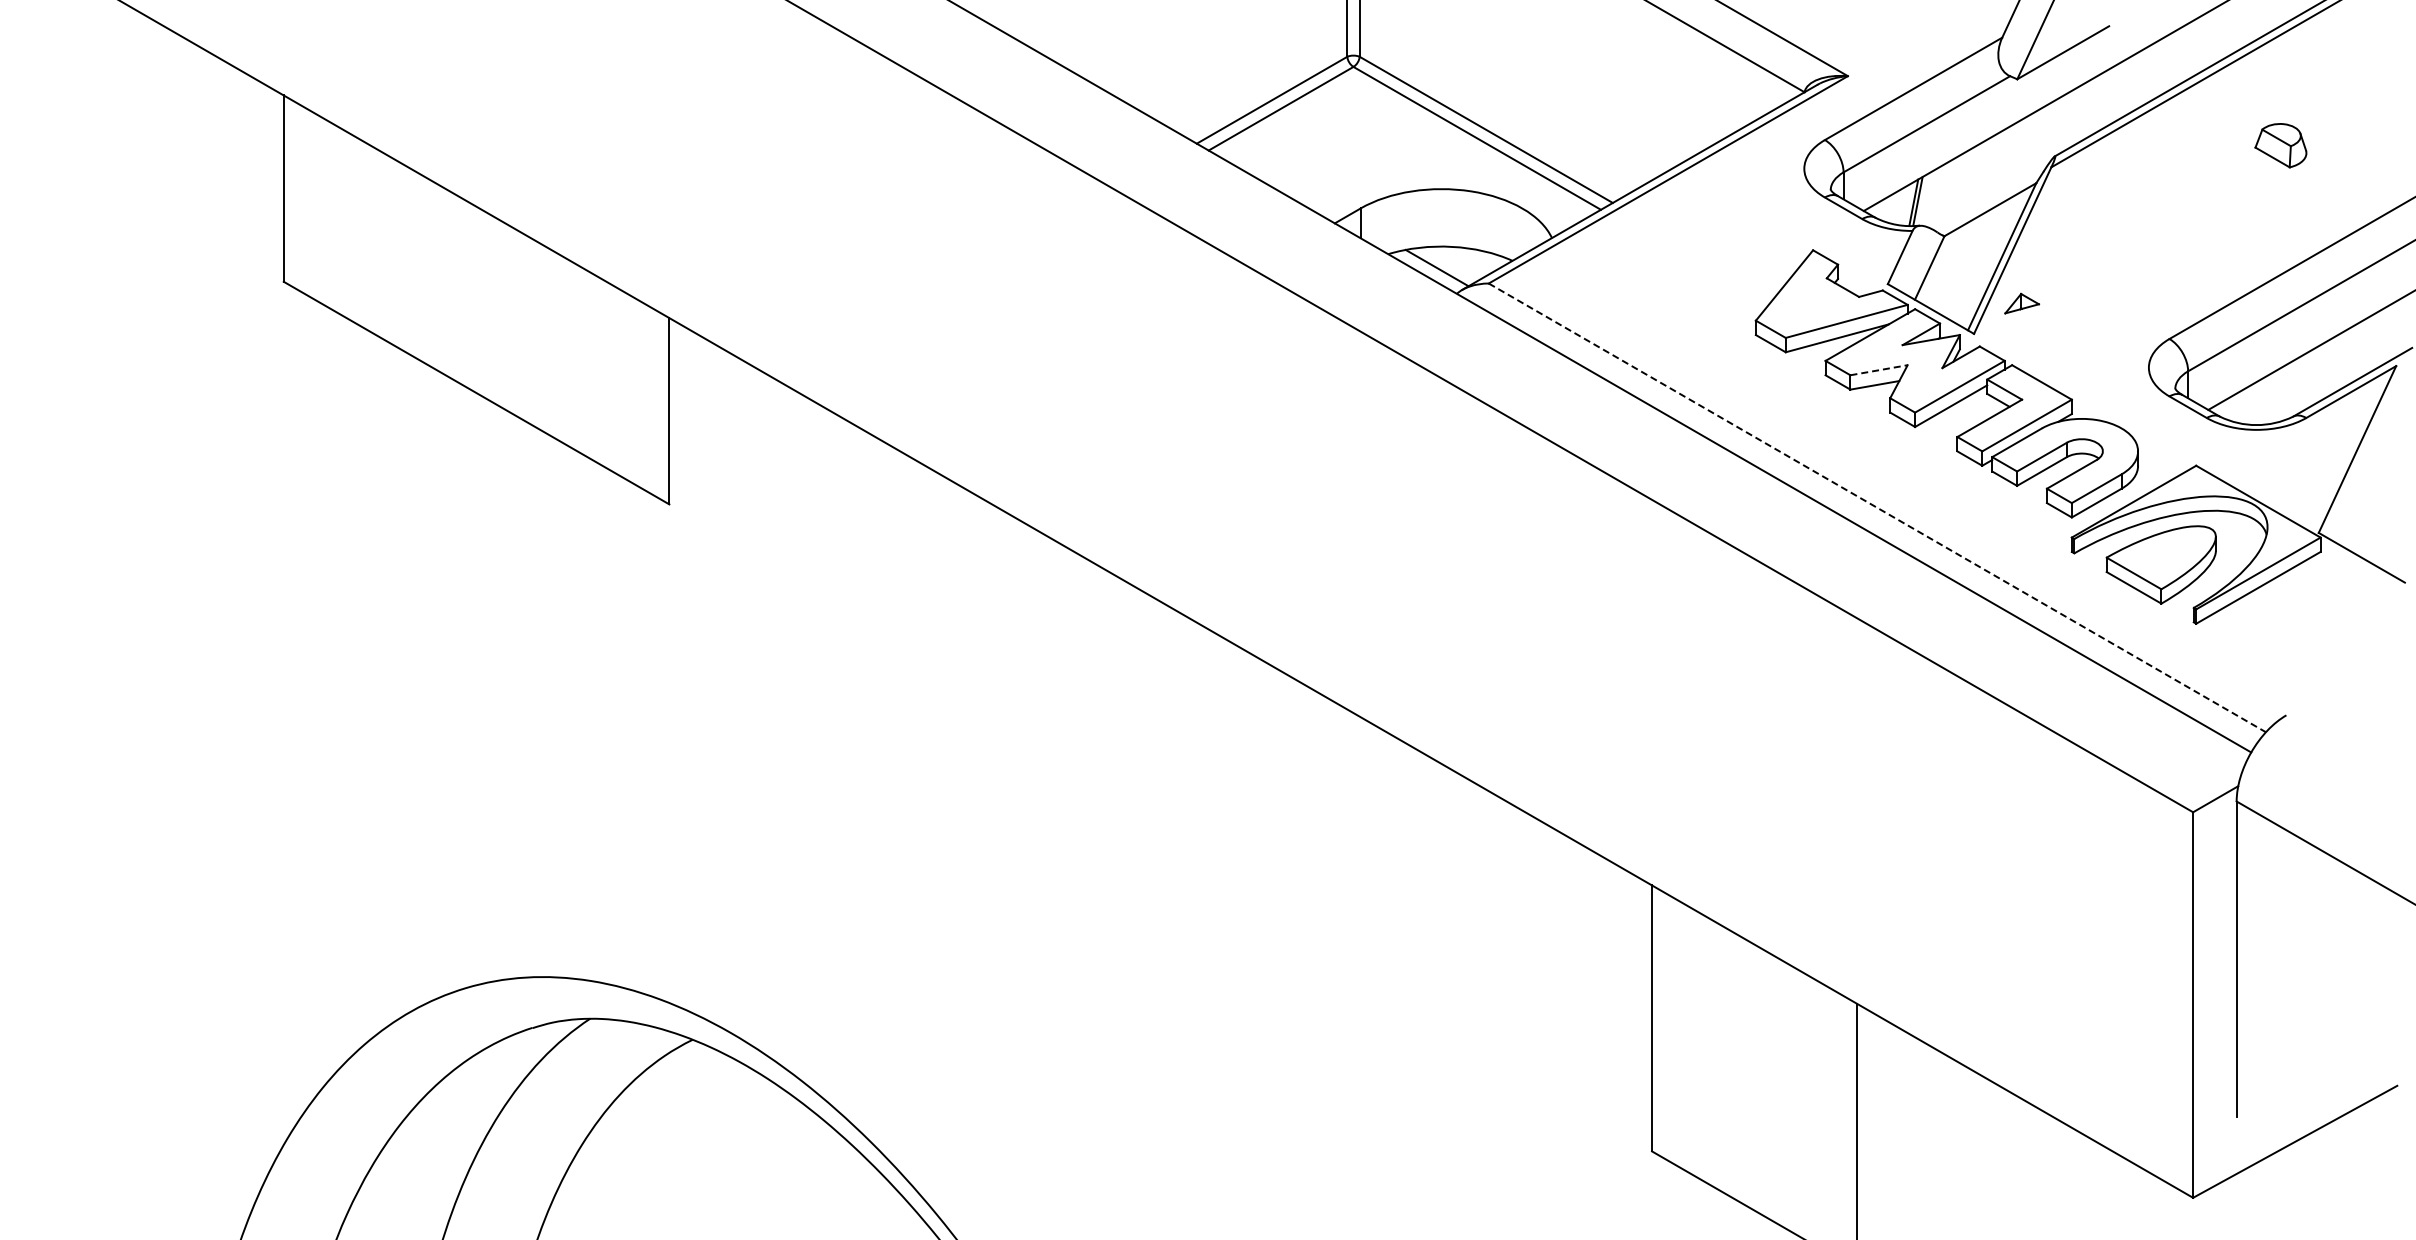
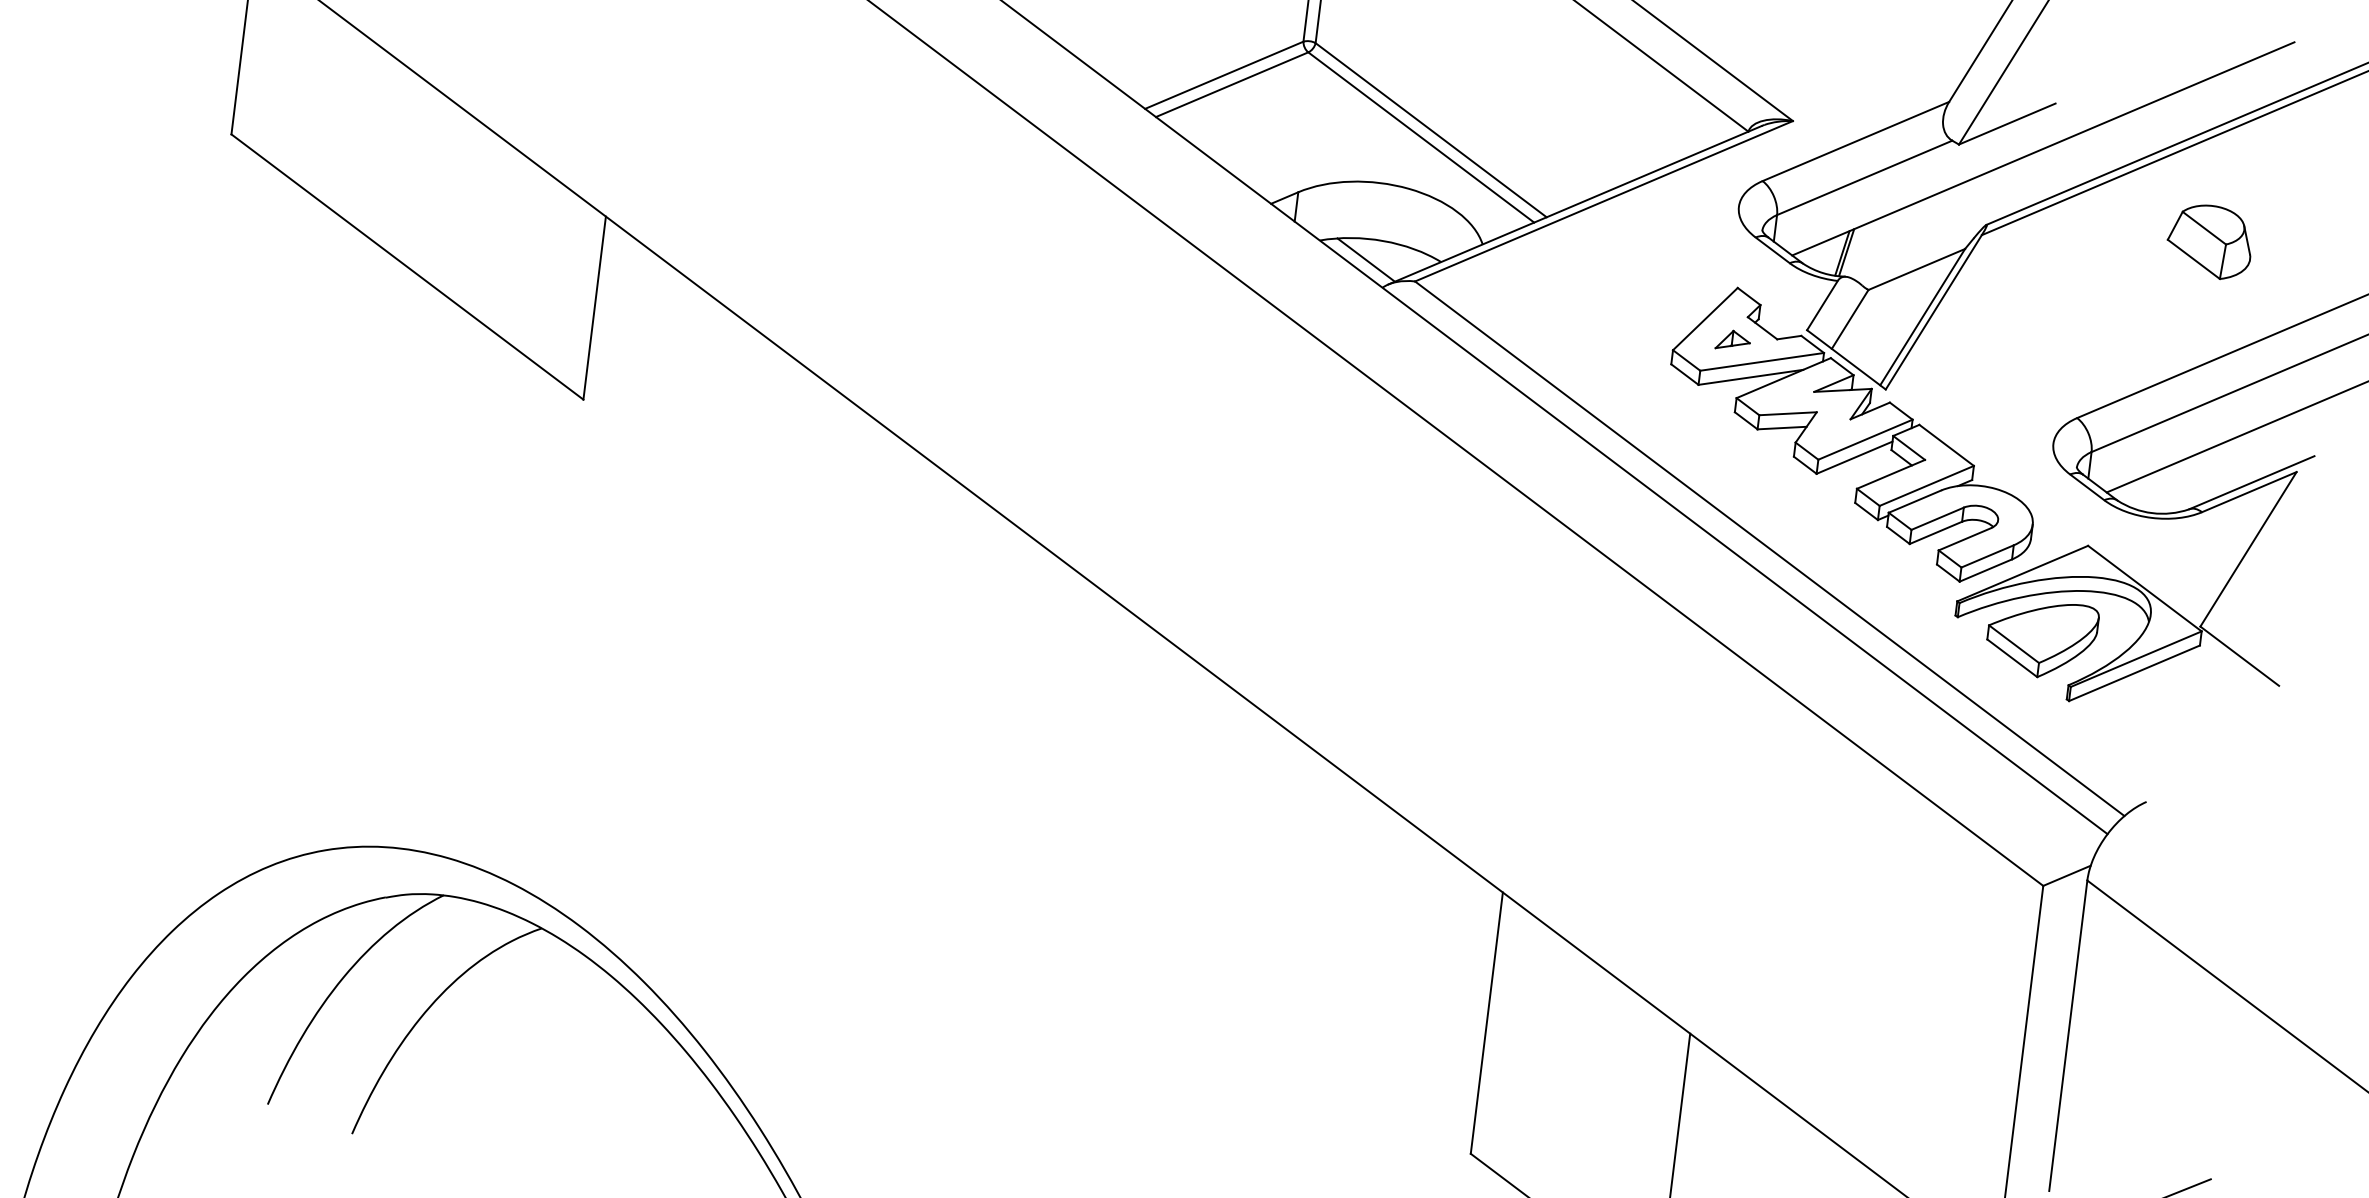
part: (2280, 145) -> (2209, 241), size x1.67
part: (2022, 303) -> (1733, 340), moved
line: (1879, 370) -> (1788, 414), dashed -> solid
line: (1877, 507) -> (1769, 548), dashed -> solid

